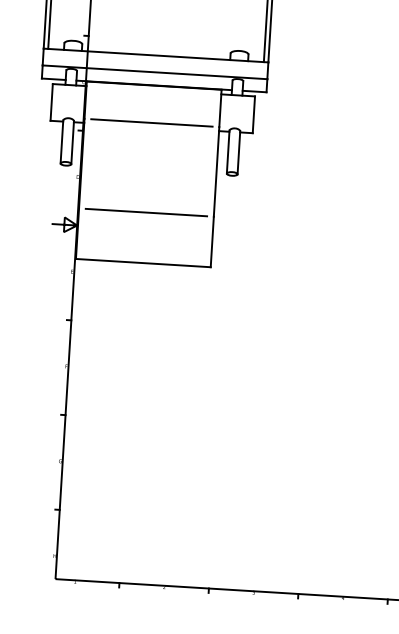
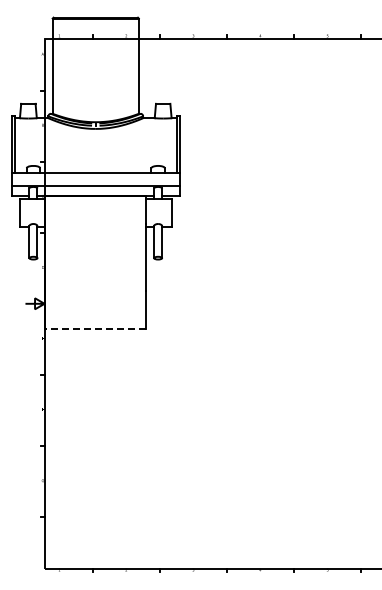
line: (151, 122) -> (95, 223), removed
line: (146, 211) -> (95, 290), removed
line: (142, 262) -> (95, 328), solid -> dashed

